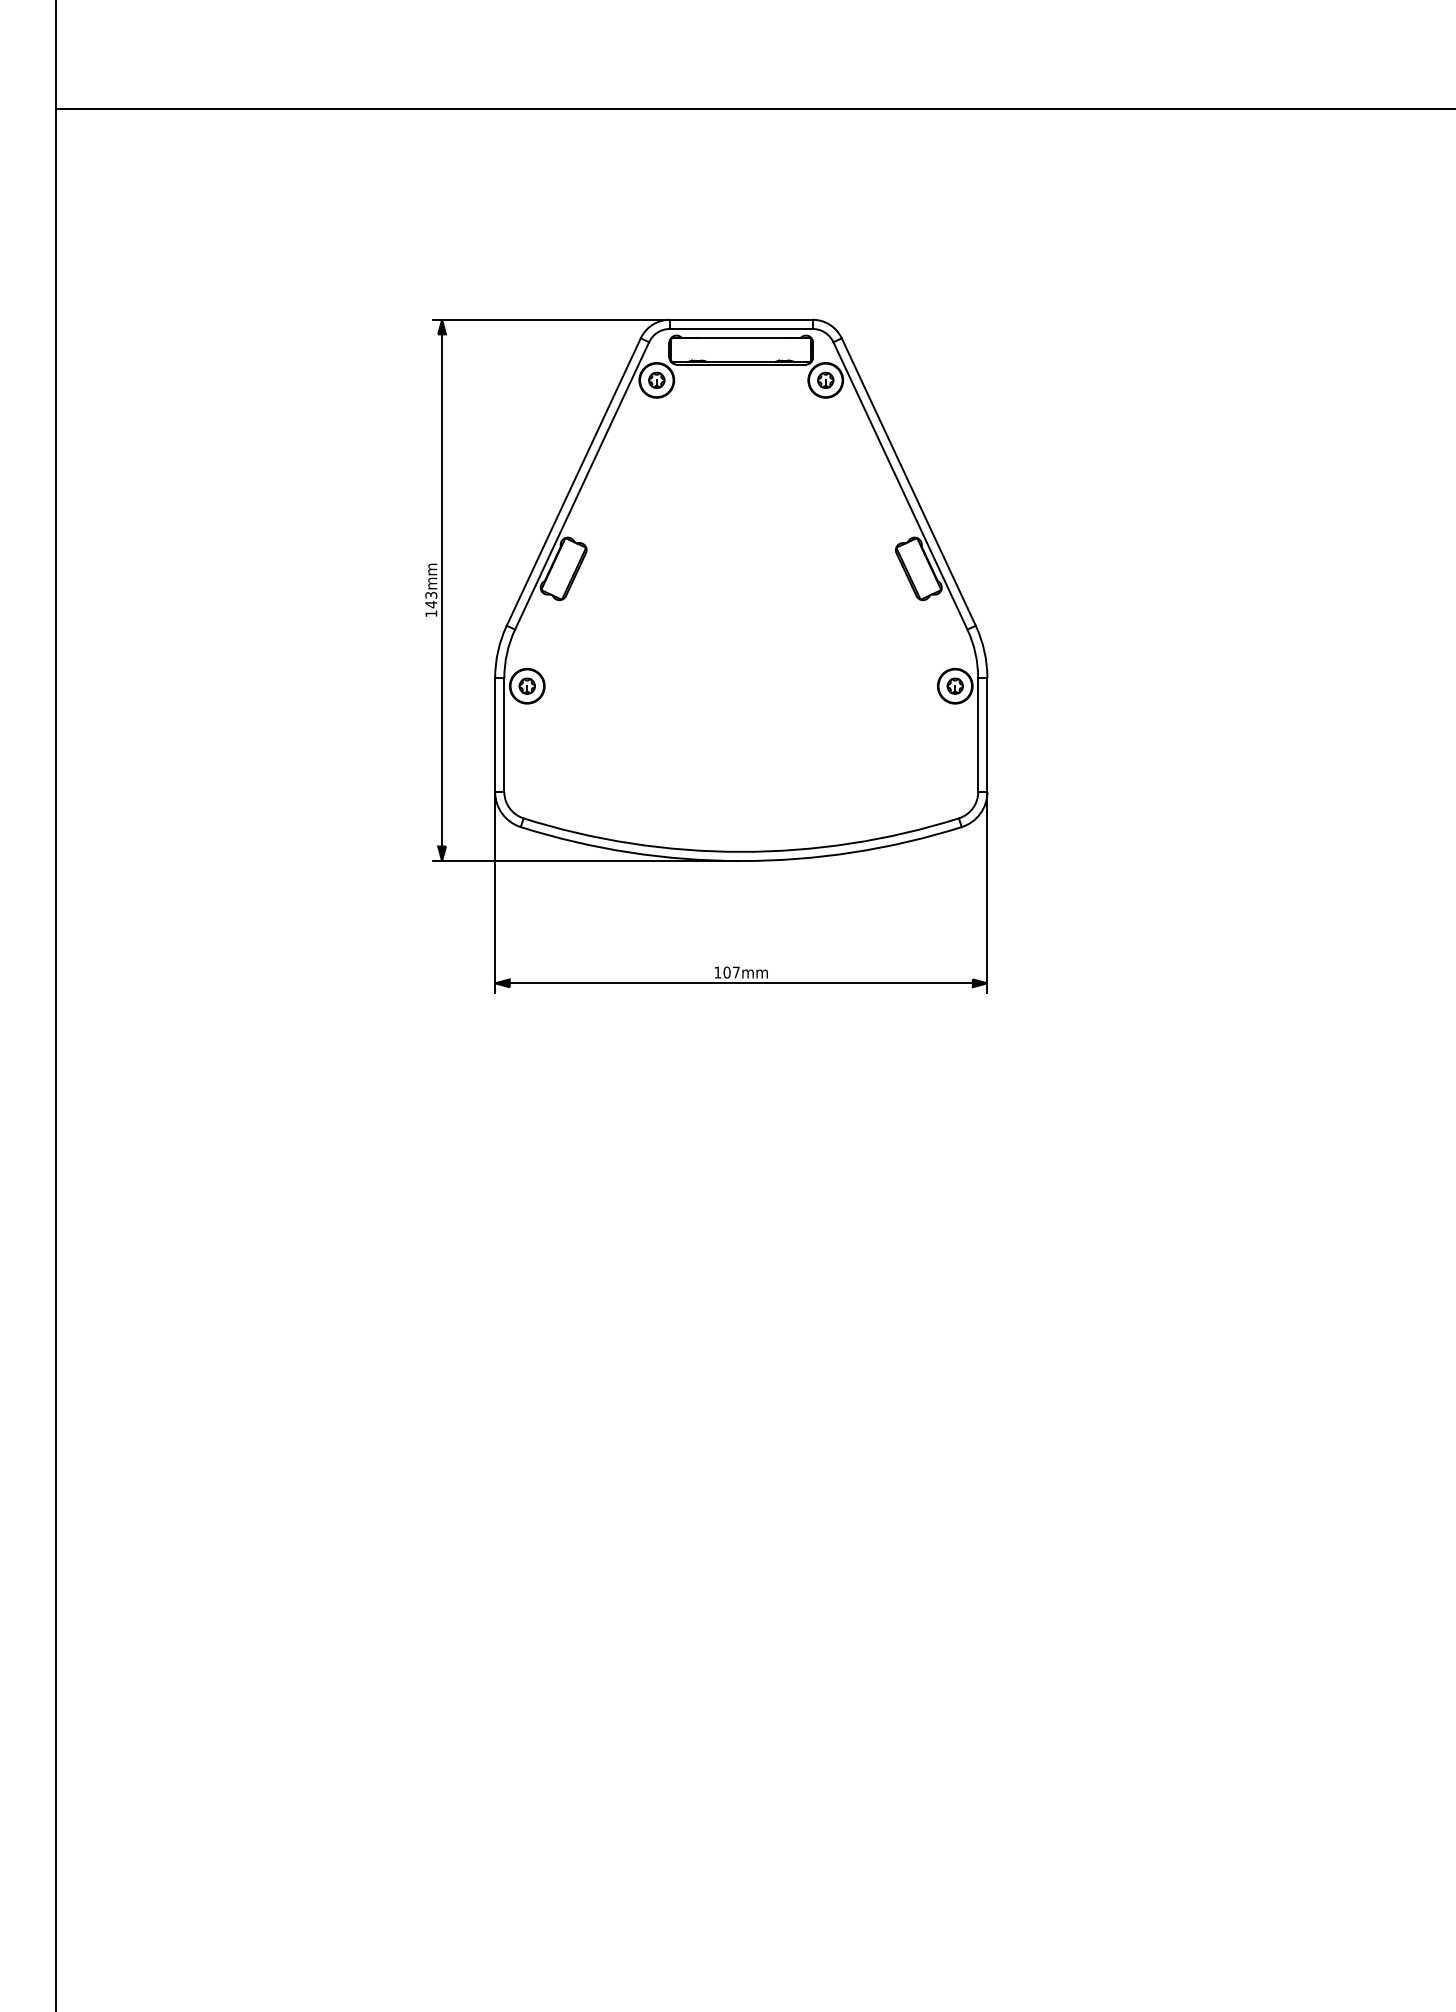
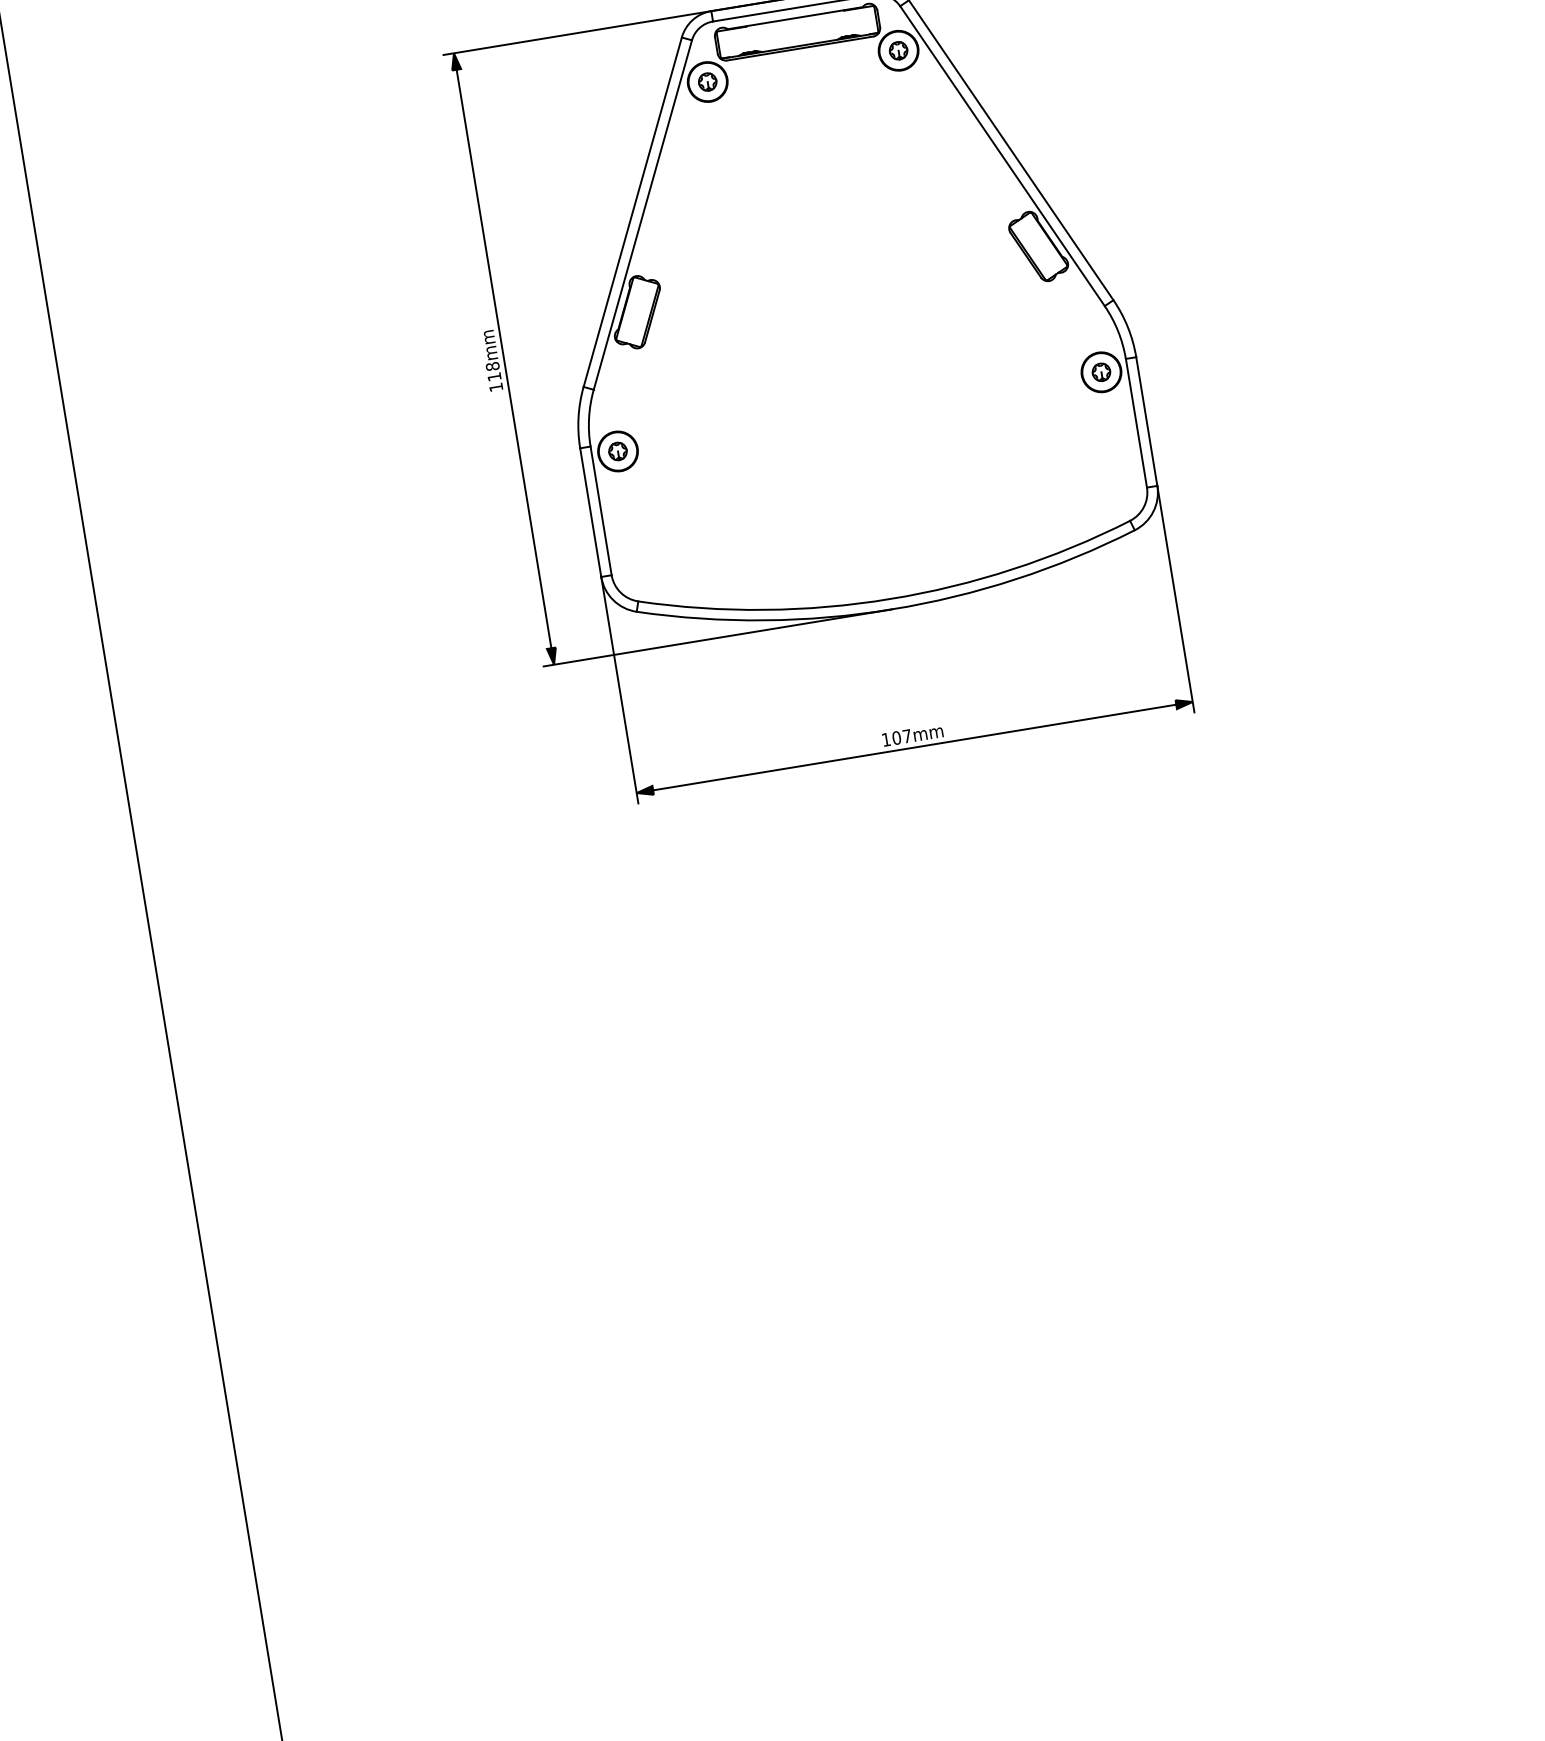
text: (431, 599) -> (493, 371), 143mm -> 118mm

